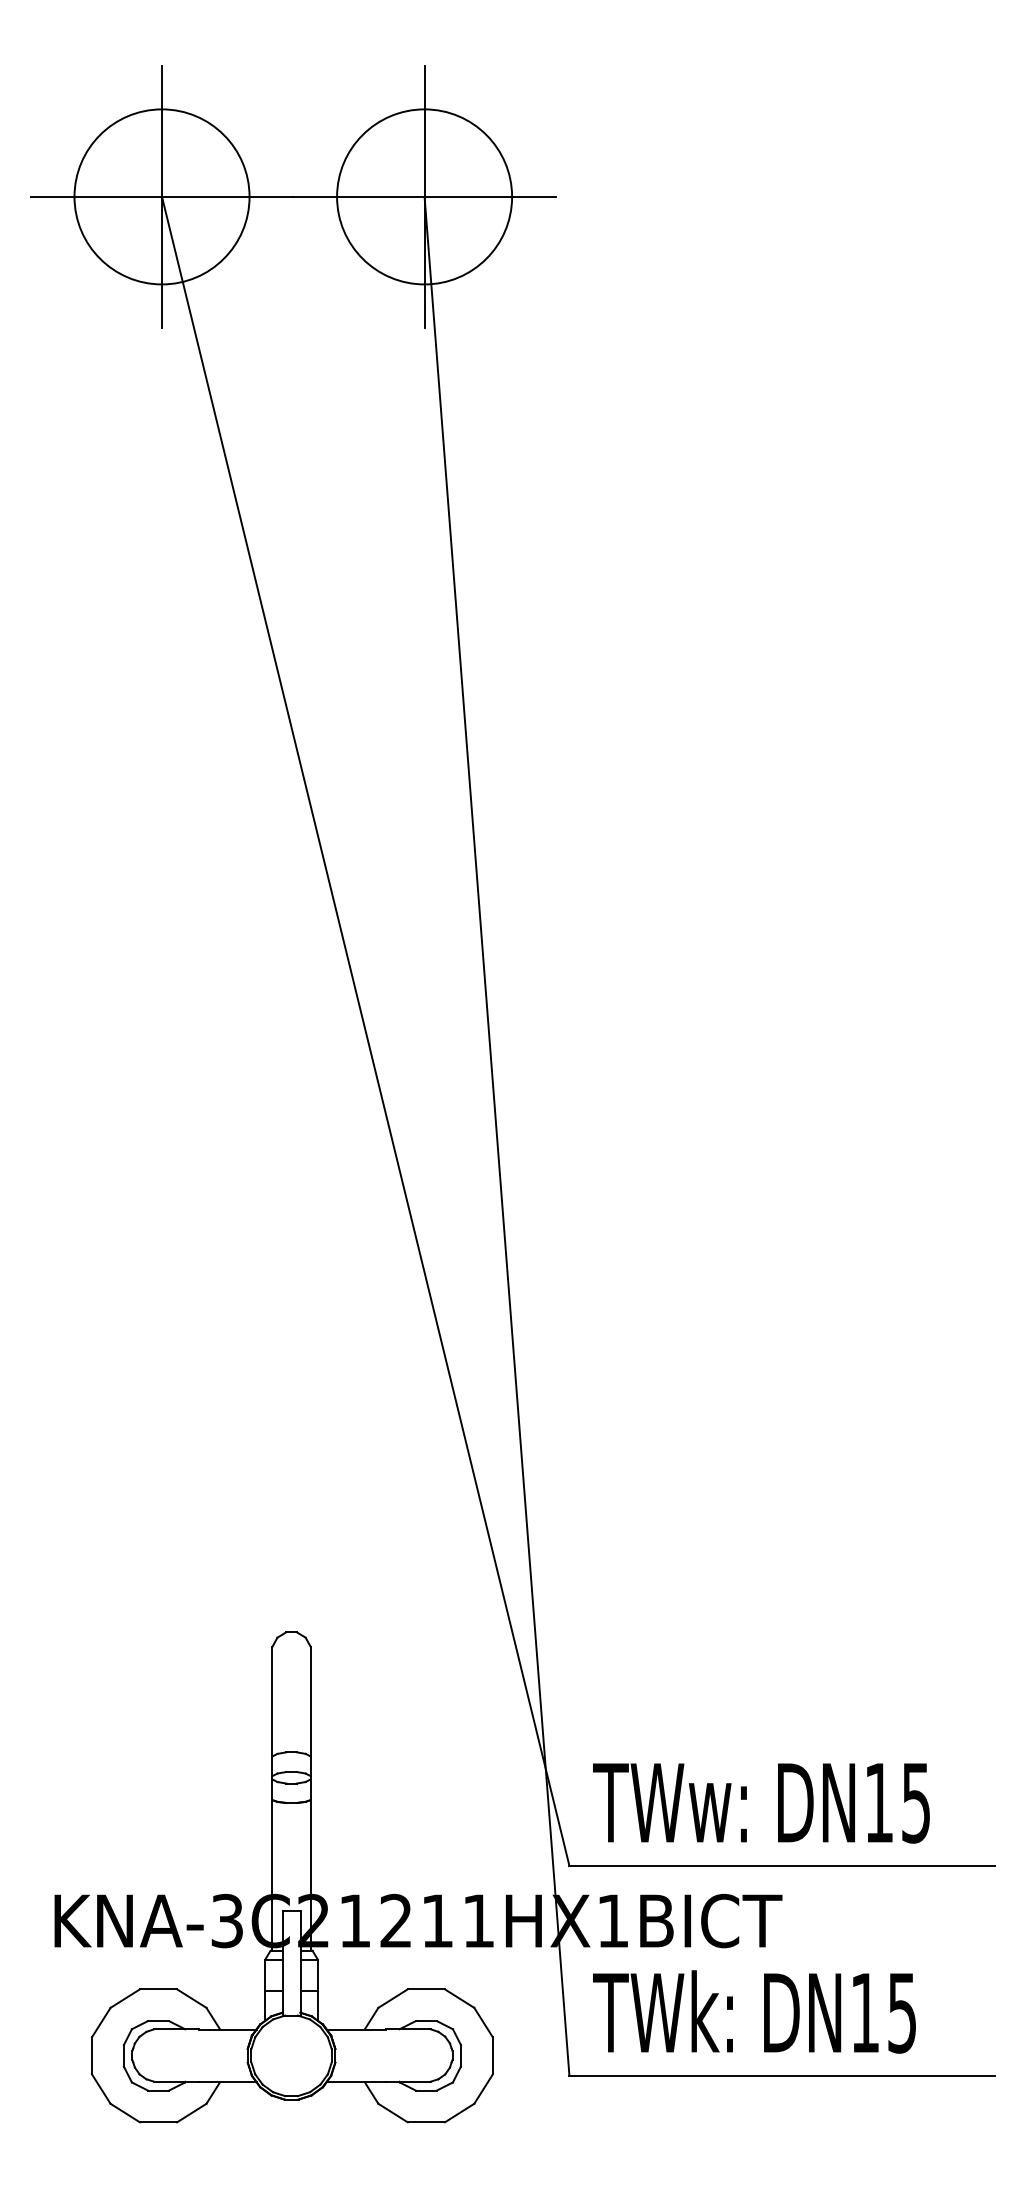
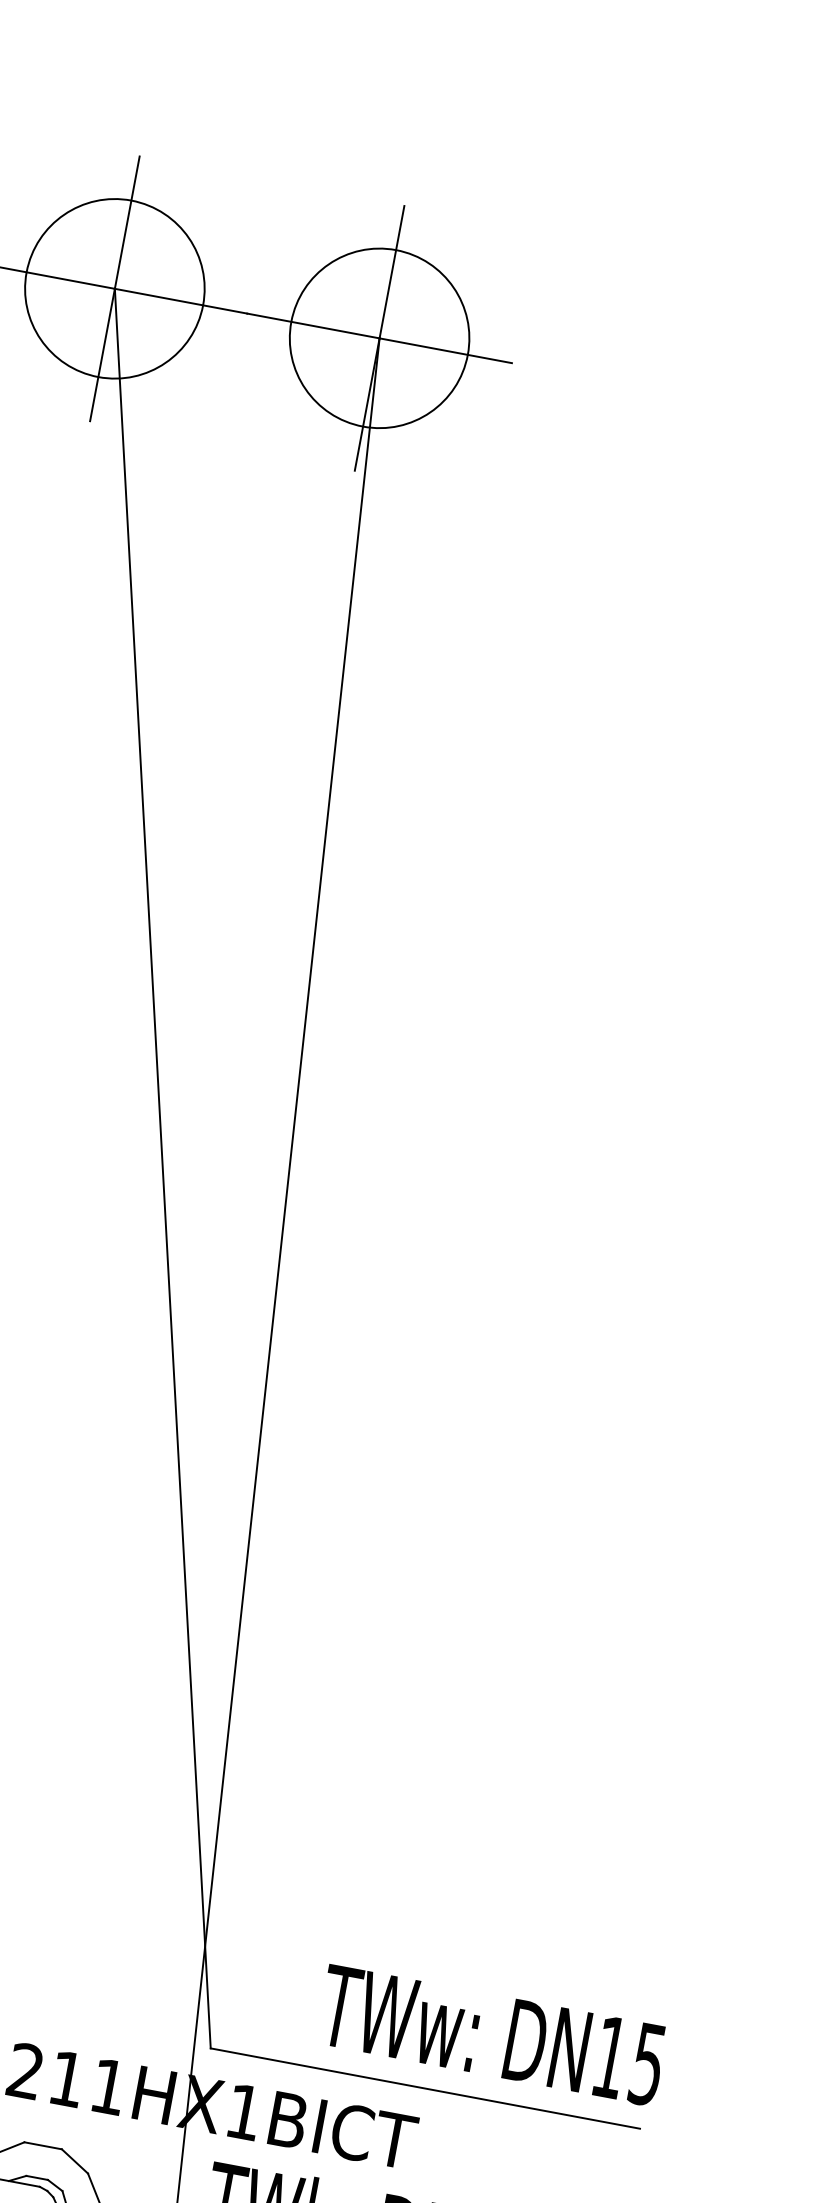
text: (761, 1803) -> (491, 2035), moved

